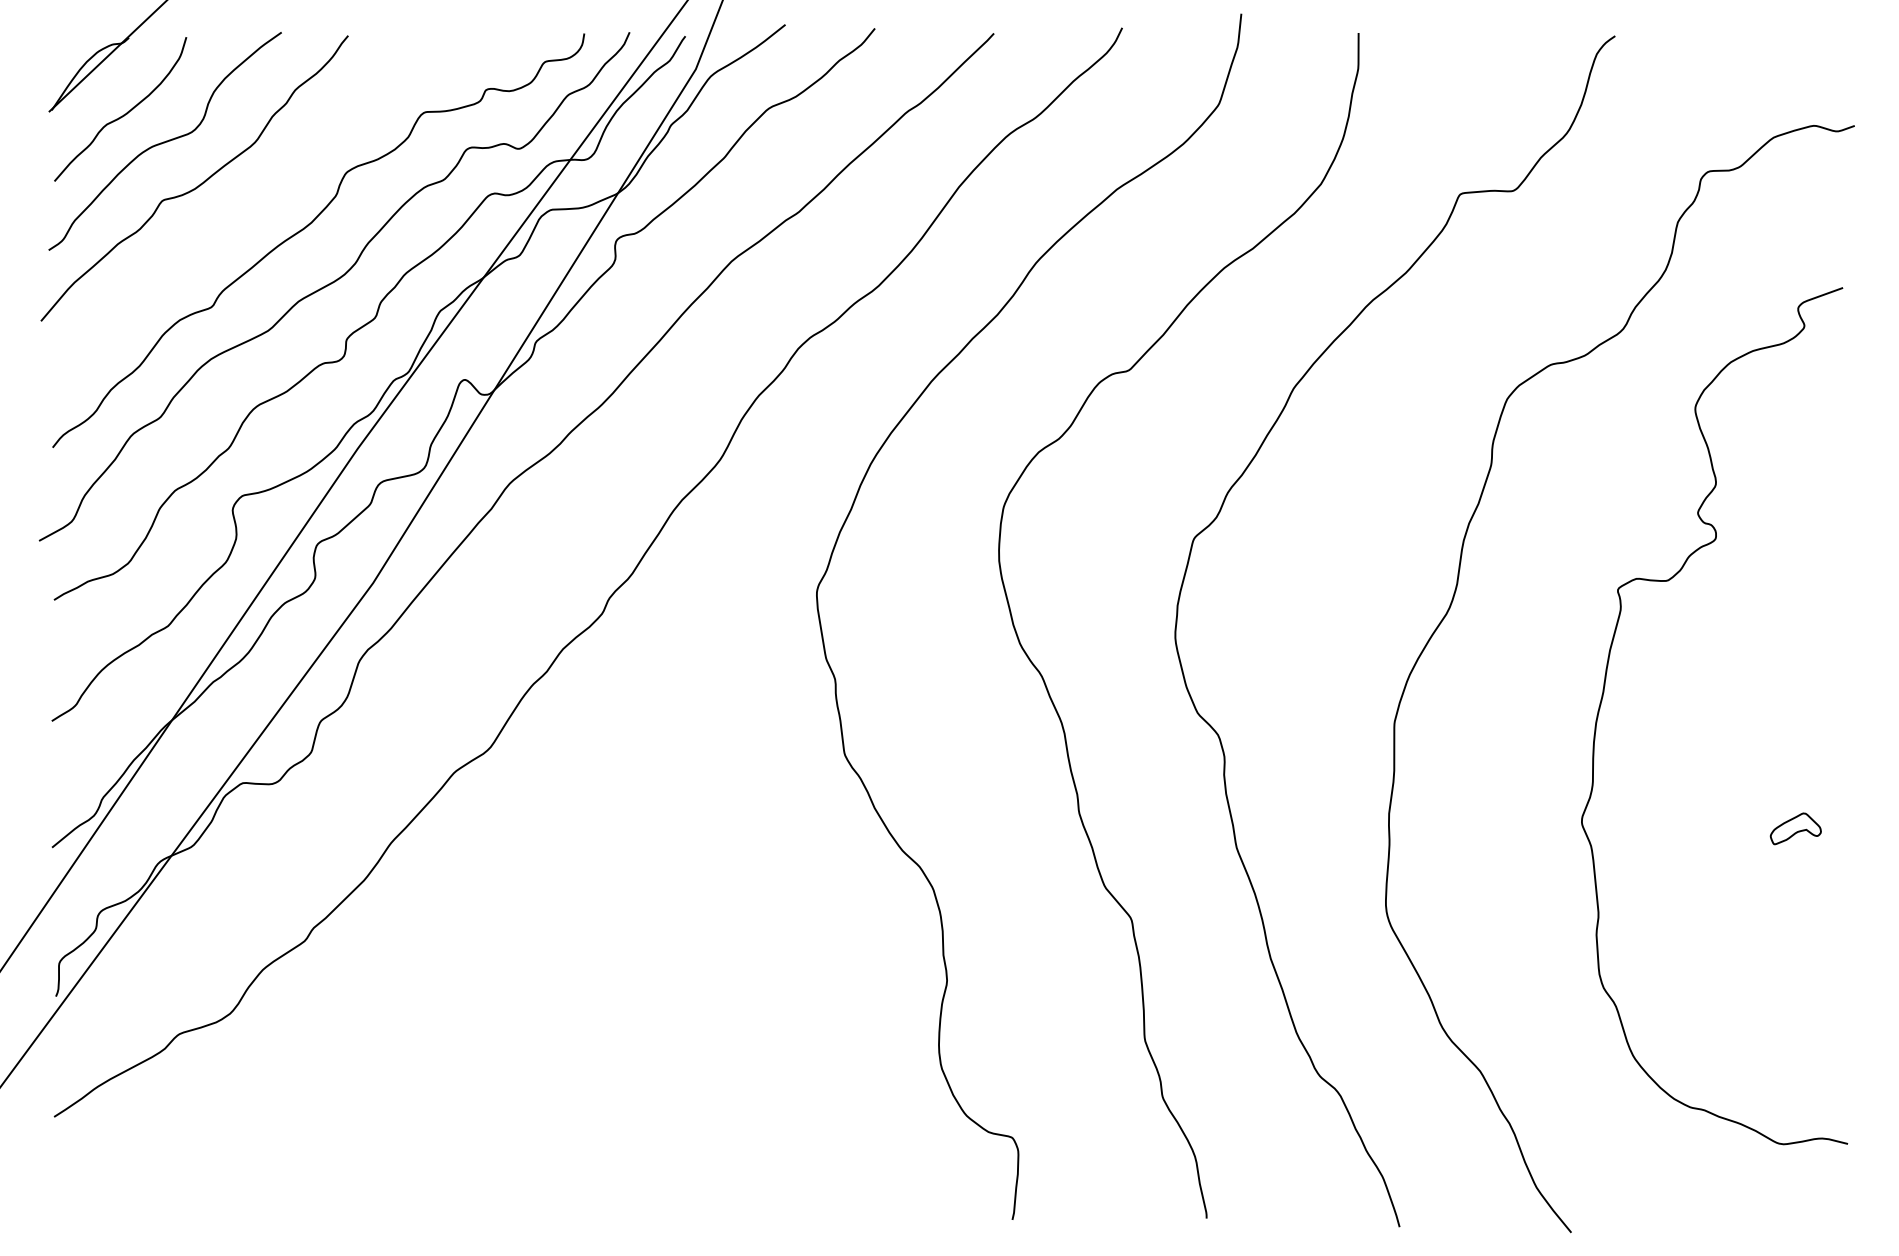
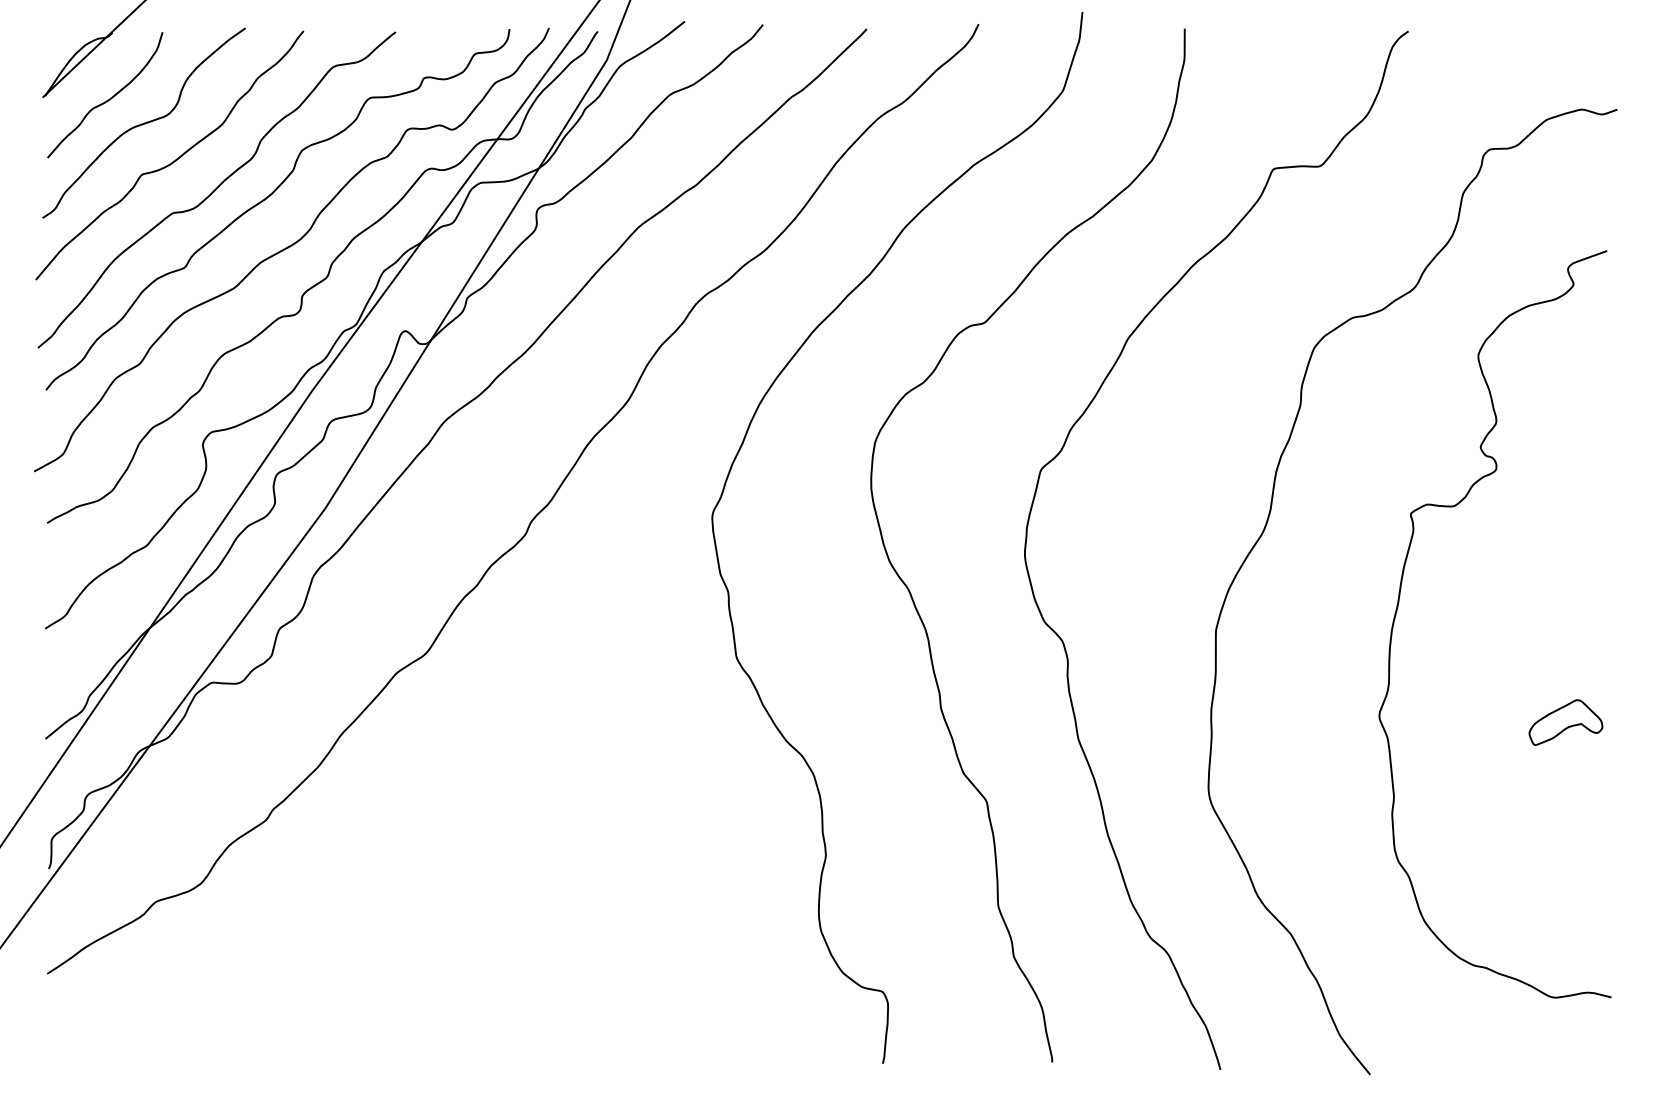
curve: (248, 217) -> (216, 189), added
part: (1795, 828) -> (1565, 722), size x1.67

